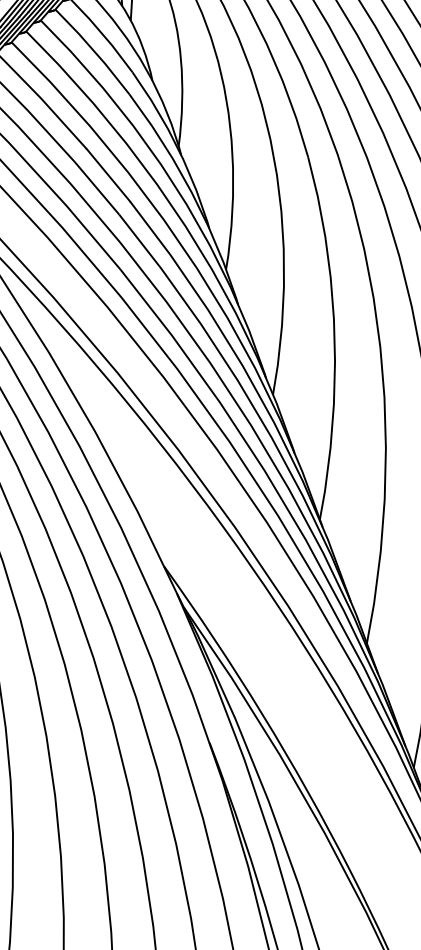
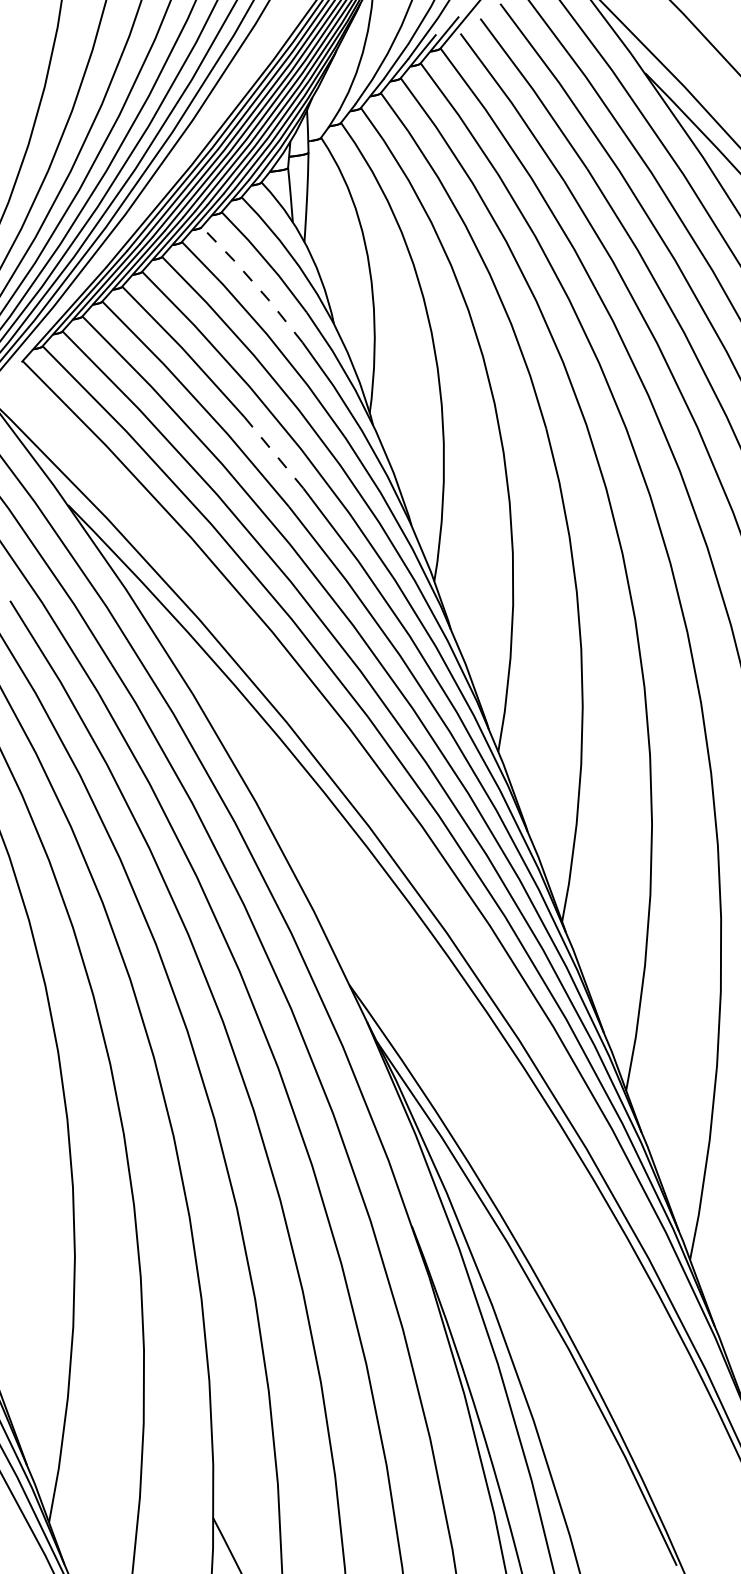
line: (93, 50) -> (253, 282), solid -> dashed
line: (108, 175) -> (273, 452), solid -> dashed

